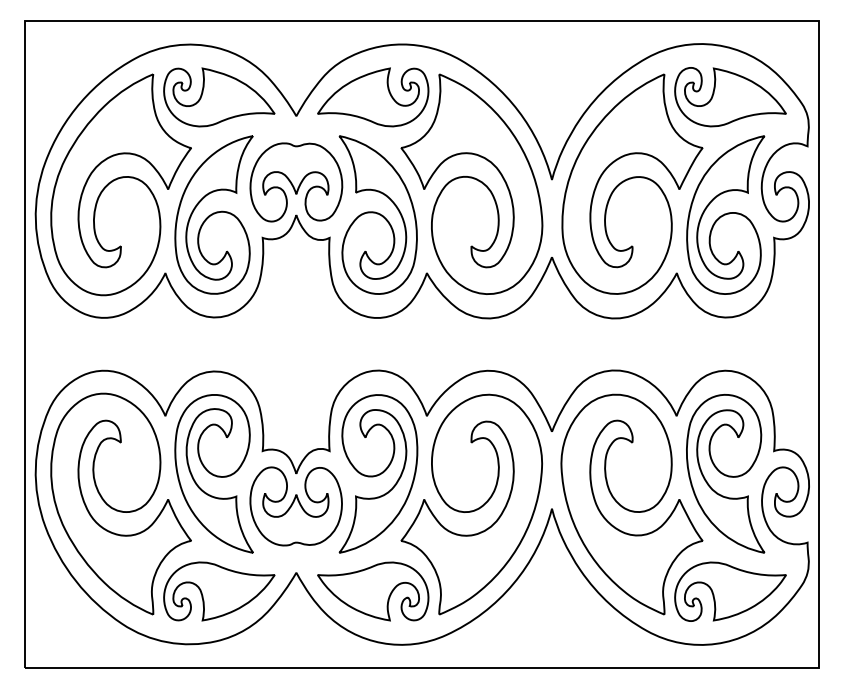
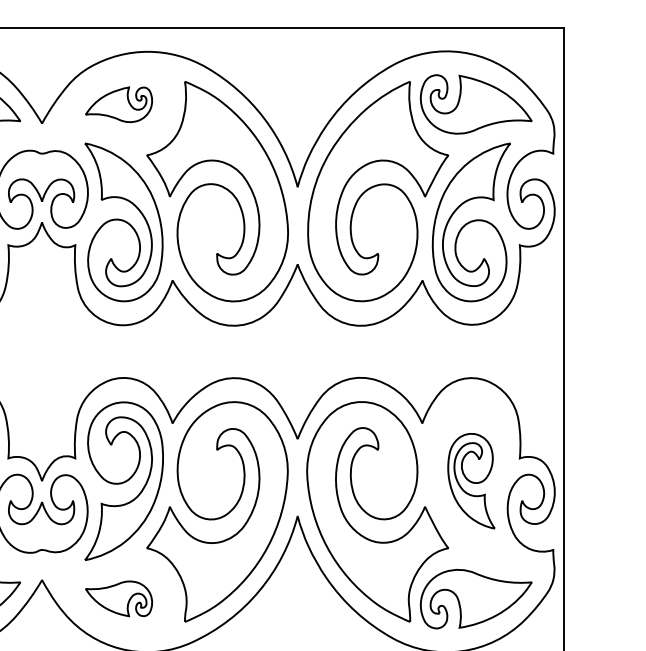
part: (373, 97) -> (119, 104), size x0.6
part: (725, 473) -> (471, 480), size x0.6
part: (373, 591) -> (119, 598), size x0.6

